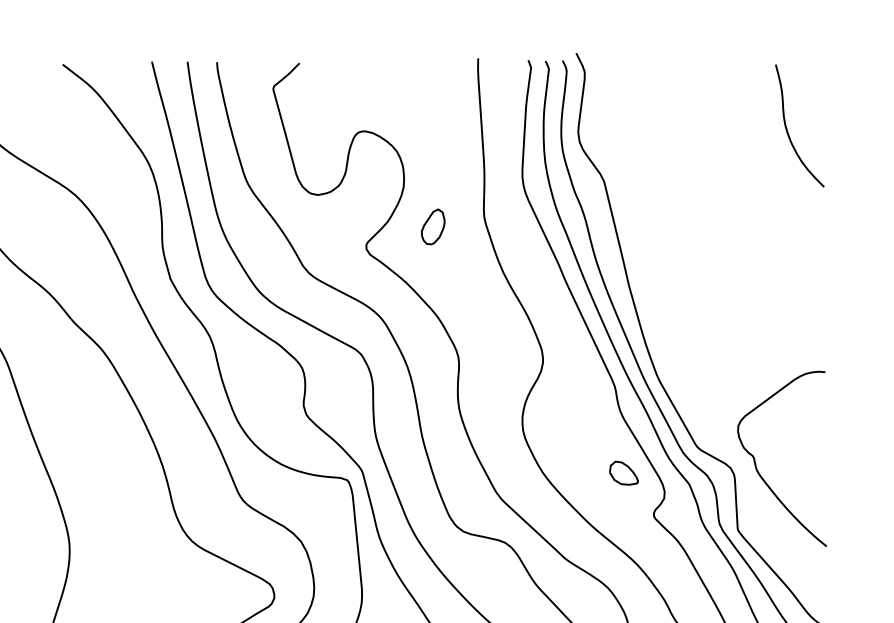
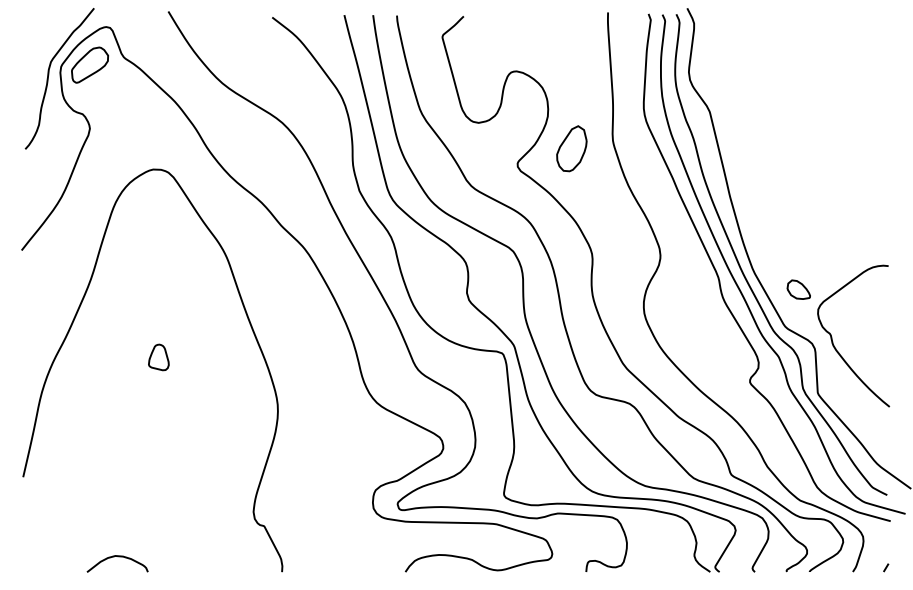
curve: (788, 128) -> (858, 69), removed
part: (432, 226) -> (571, 148), size x1.6
part: (623, 472) -> (798, 289), moved

